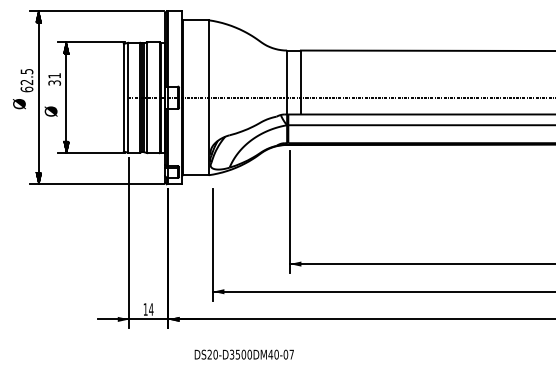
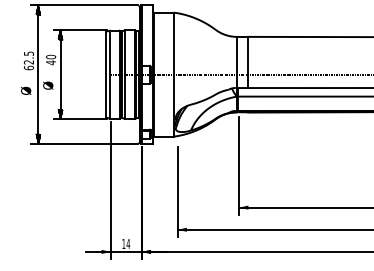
text: (54, 79) -> (50, 60), 31 -> 40
text: (19, 104) -> (26, 91), moved

